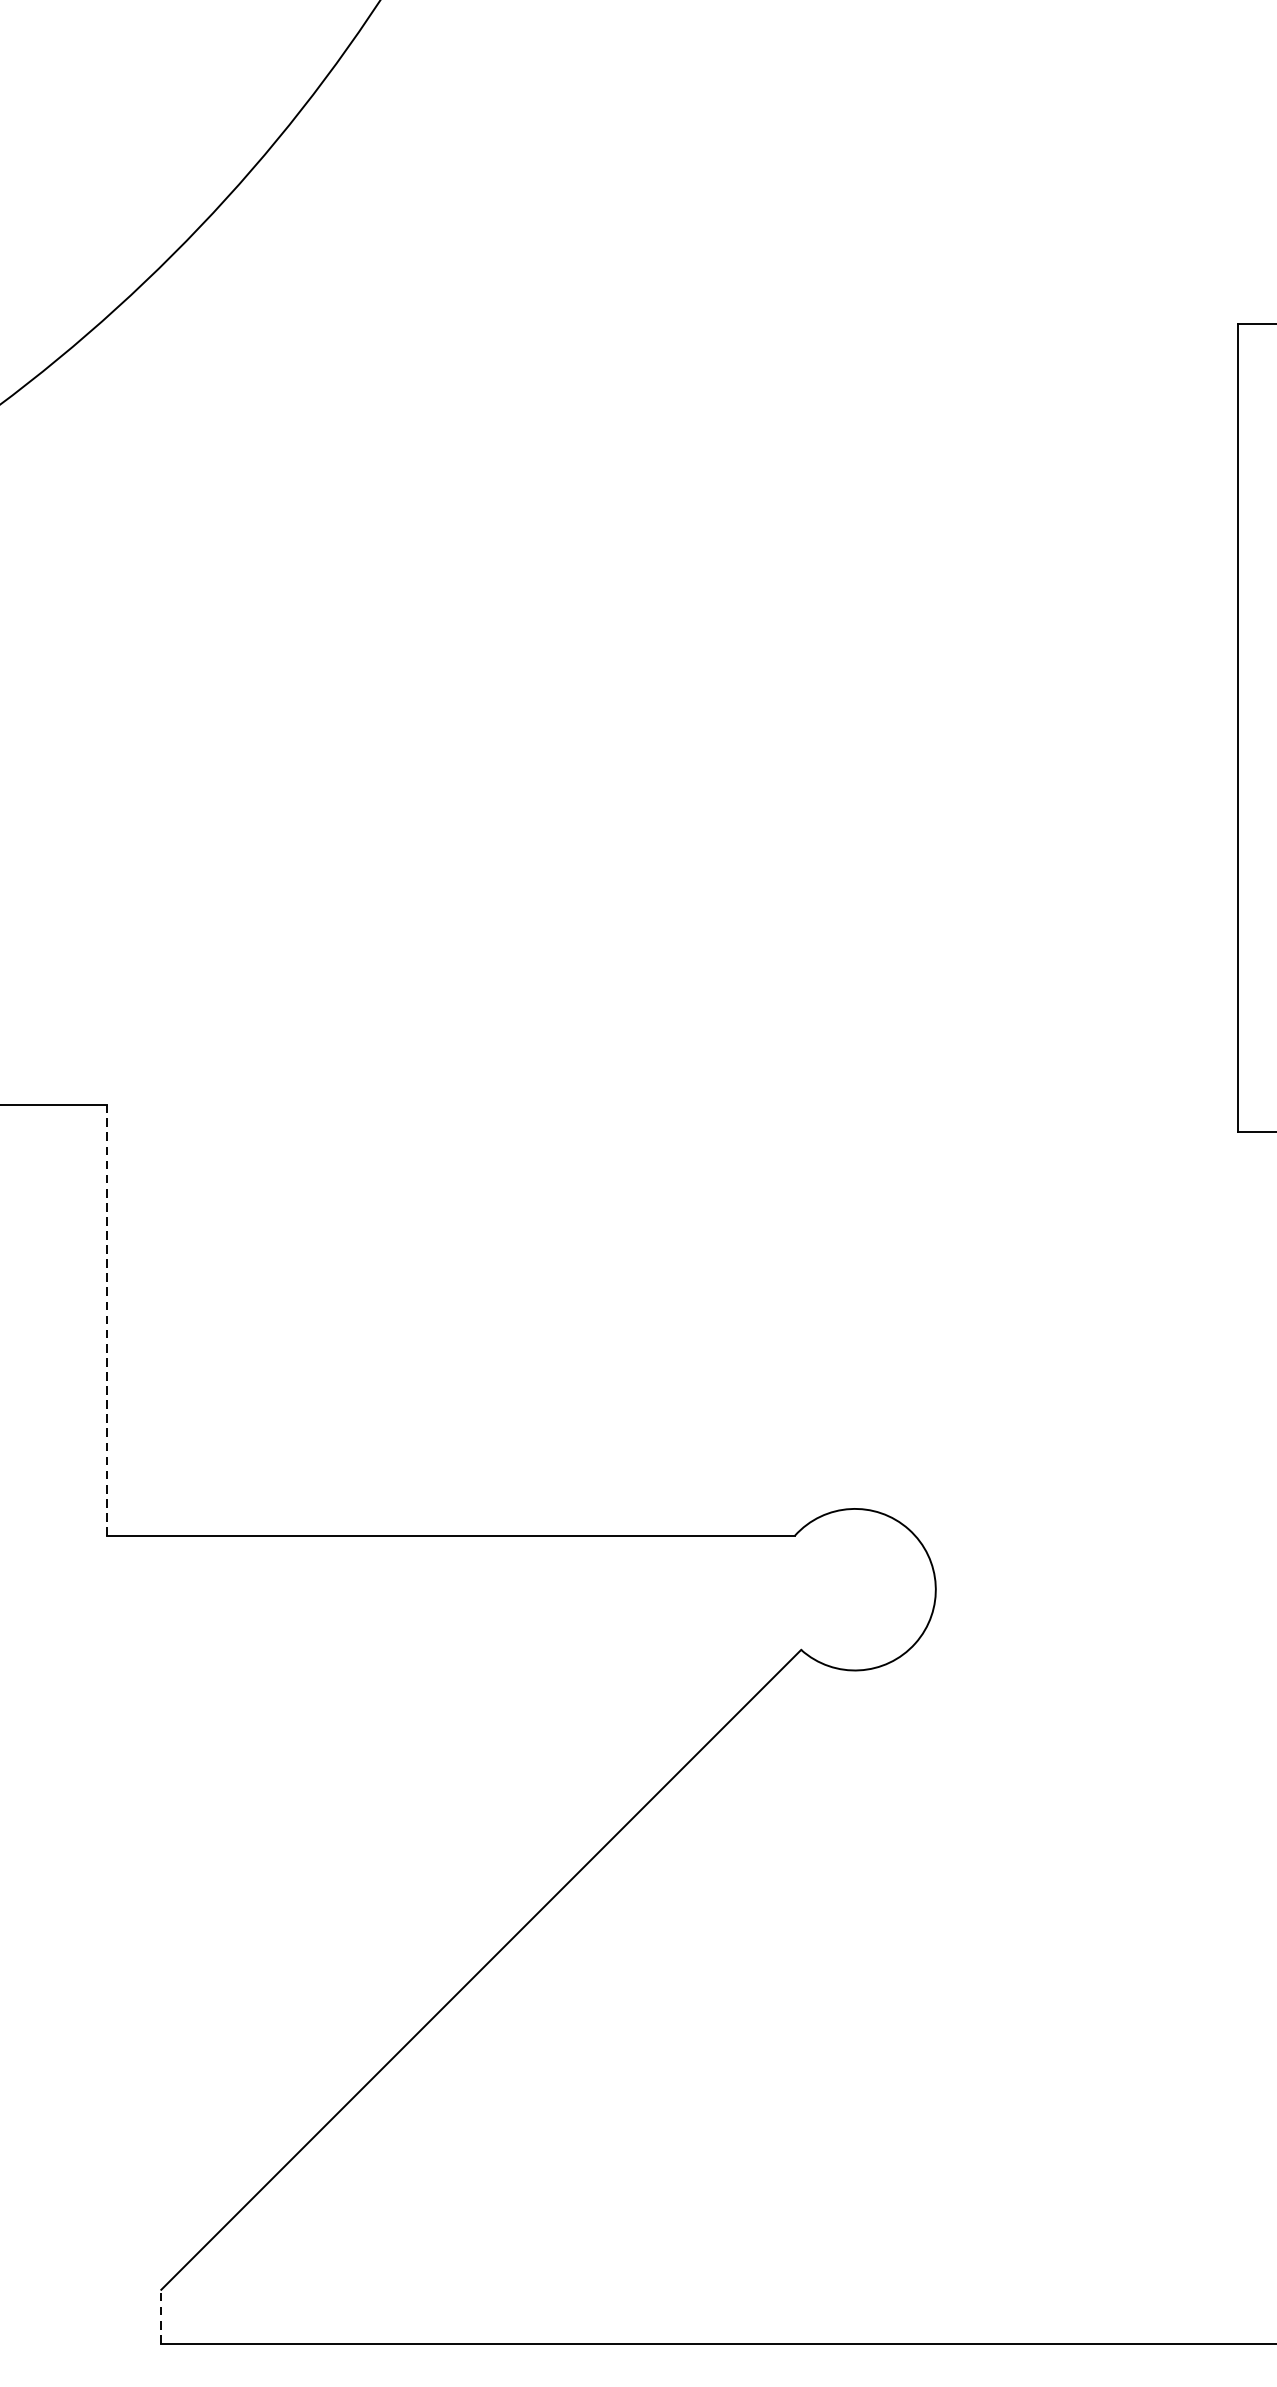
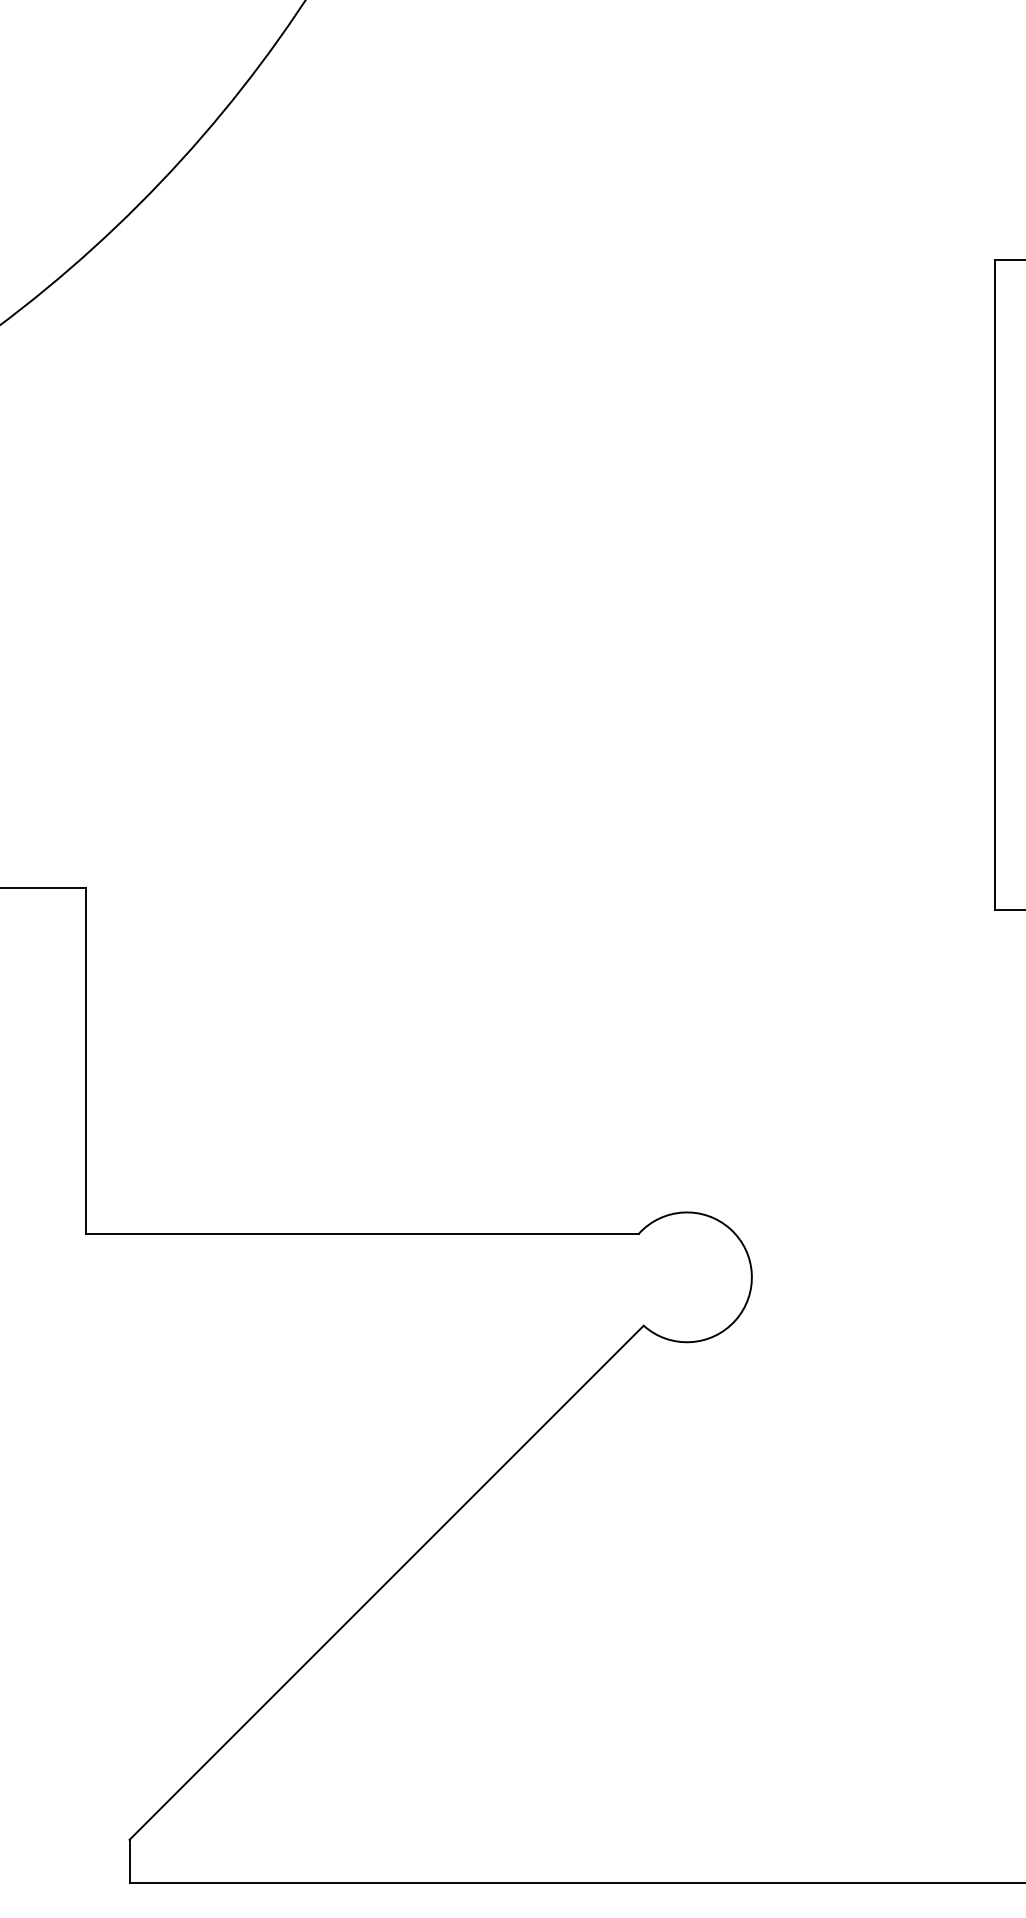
line: (107, 1319) -> (86, 1060), dashed -> solid
line: (161, 2316) -> (129, 1861), dashed -> solid

